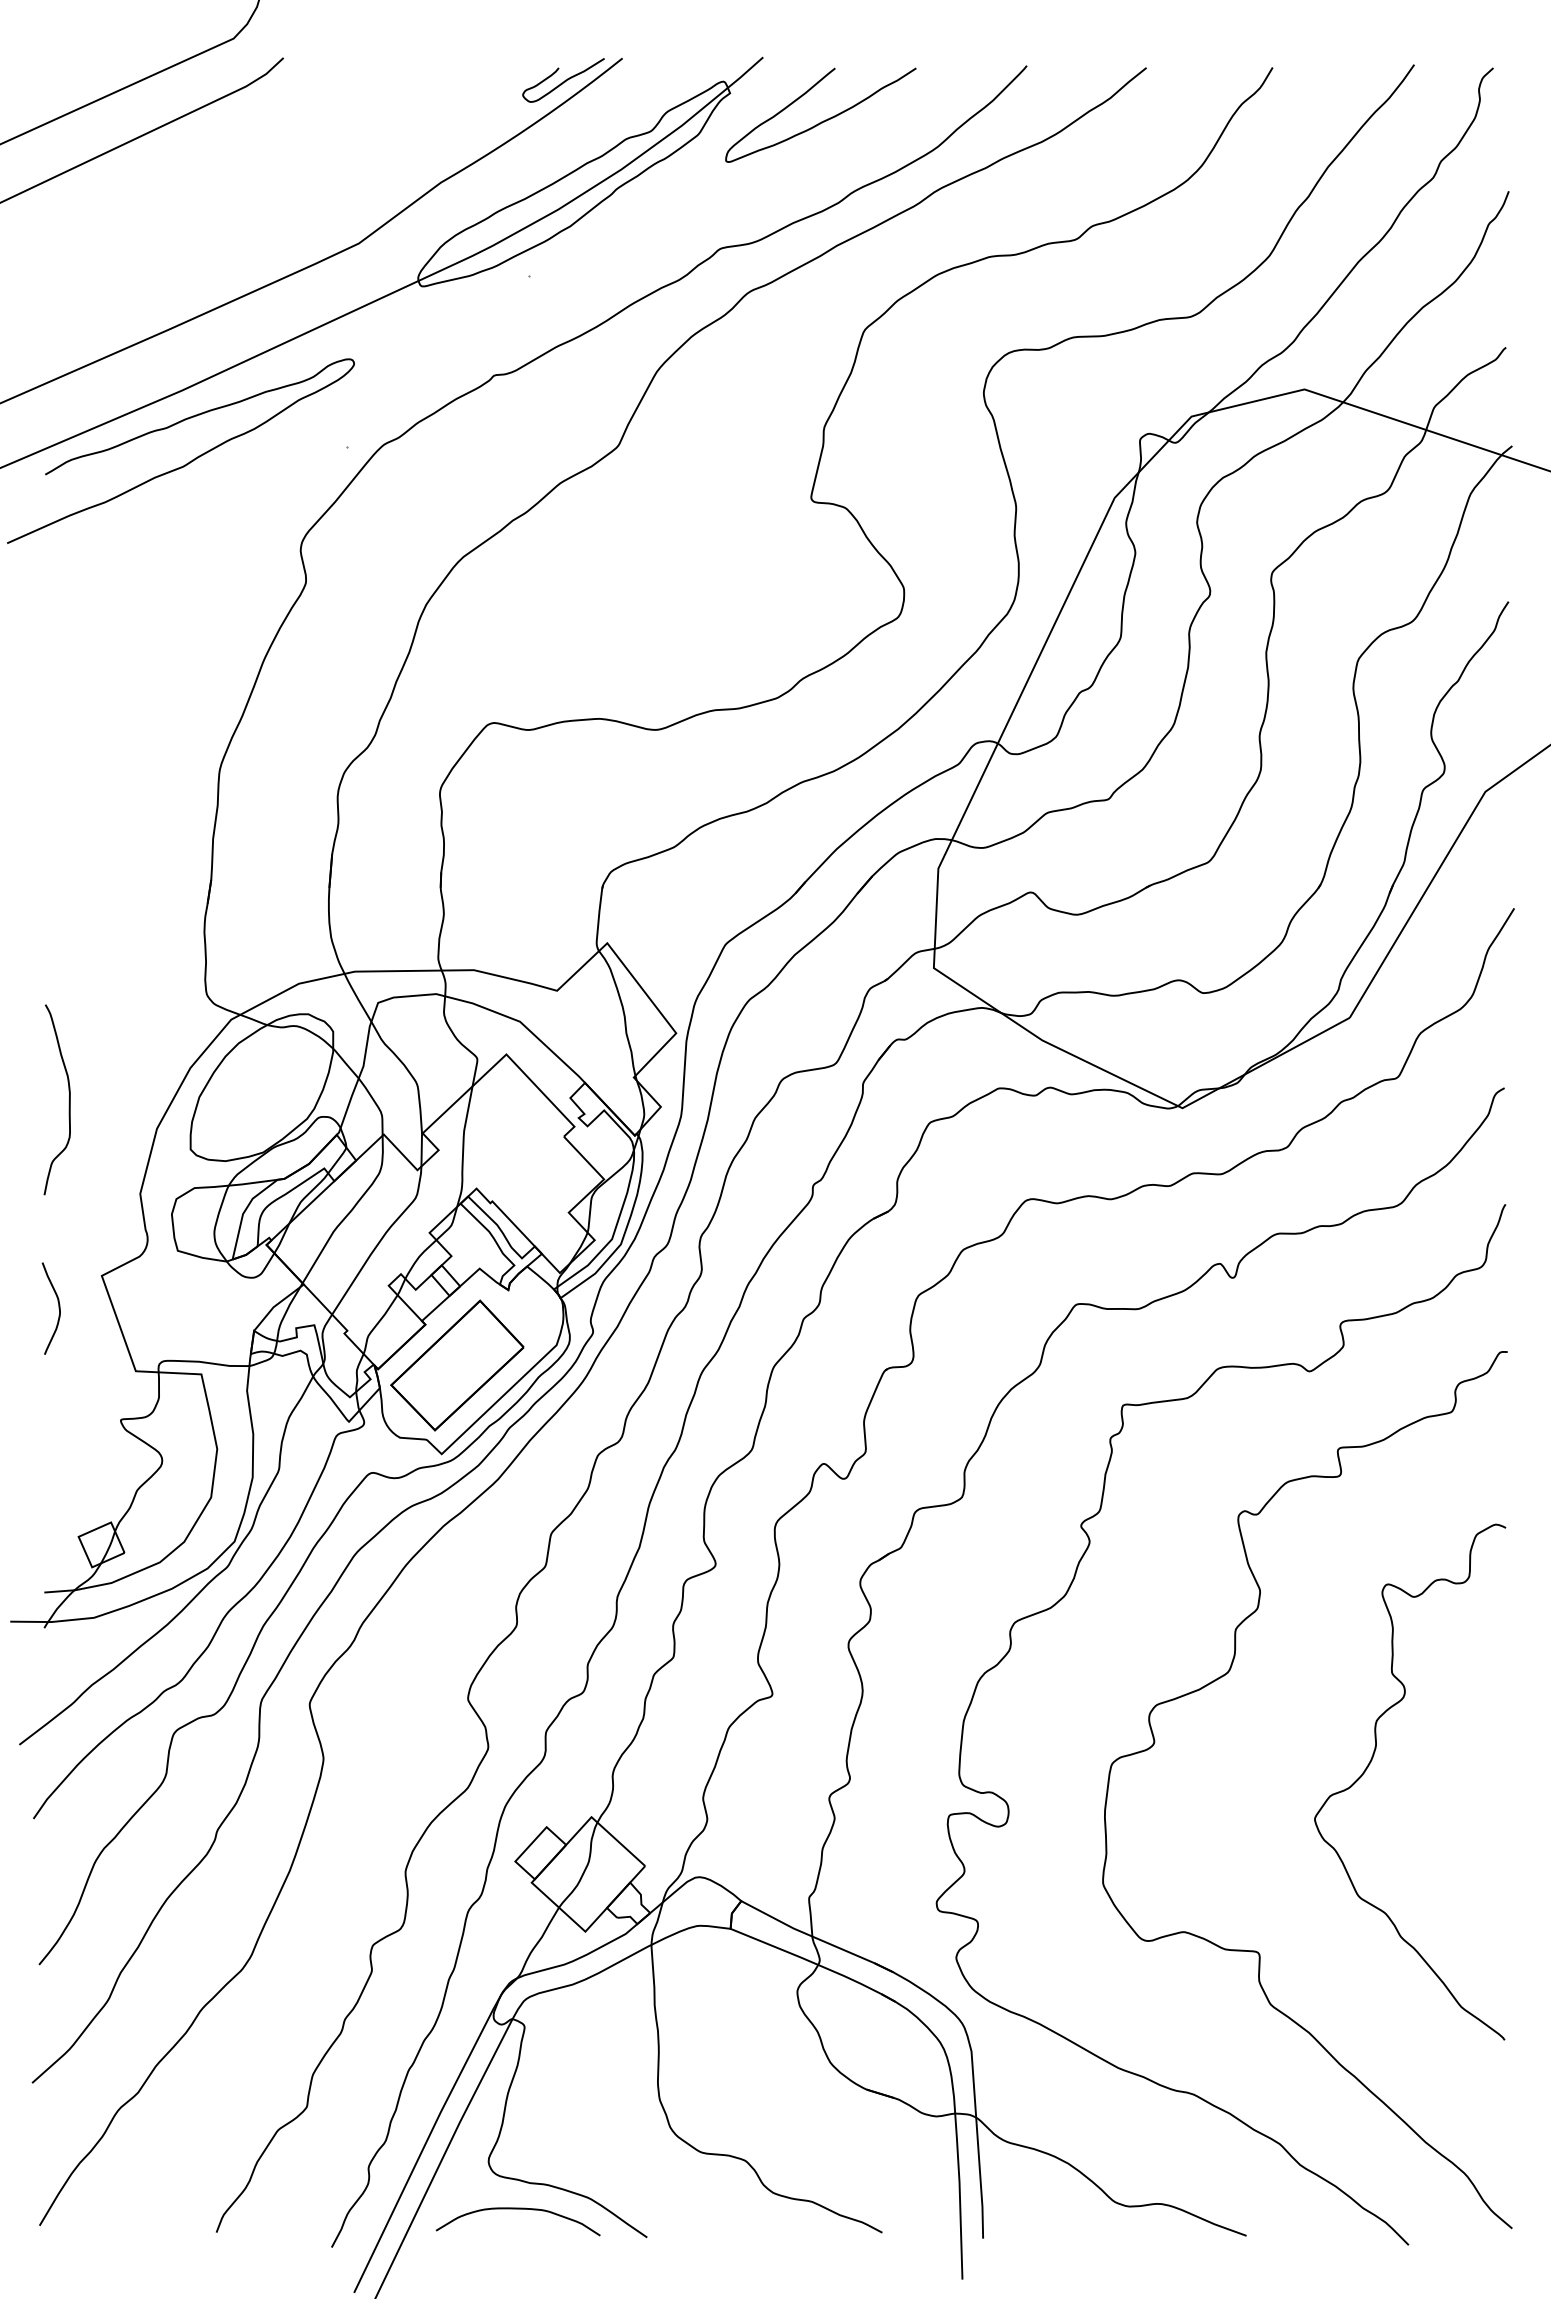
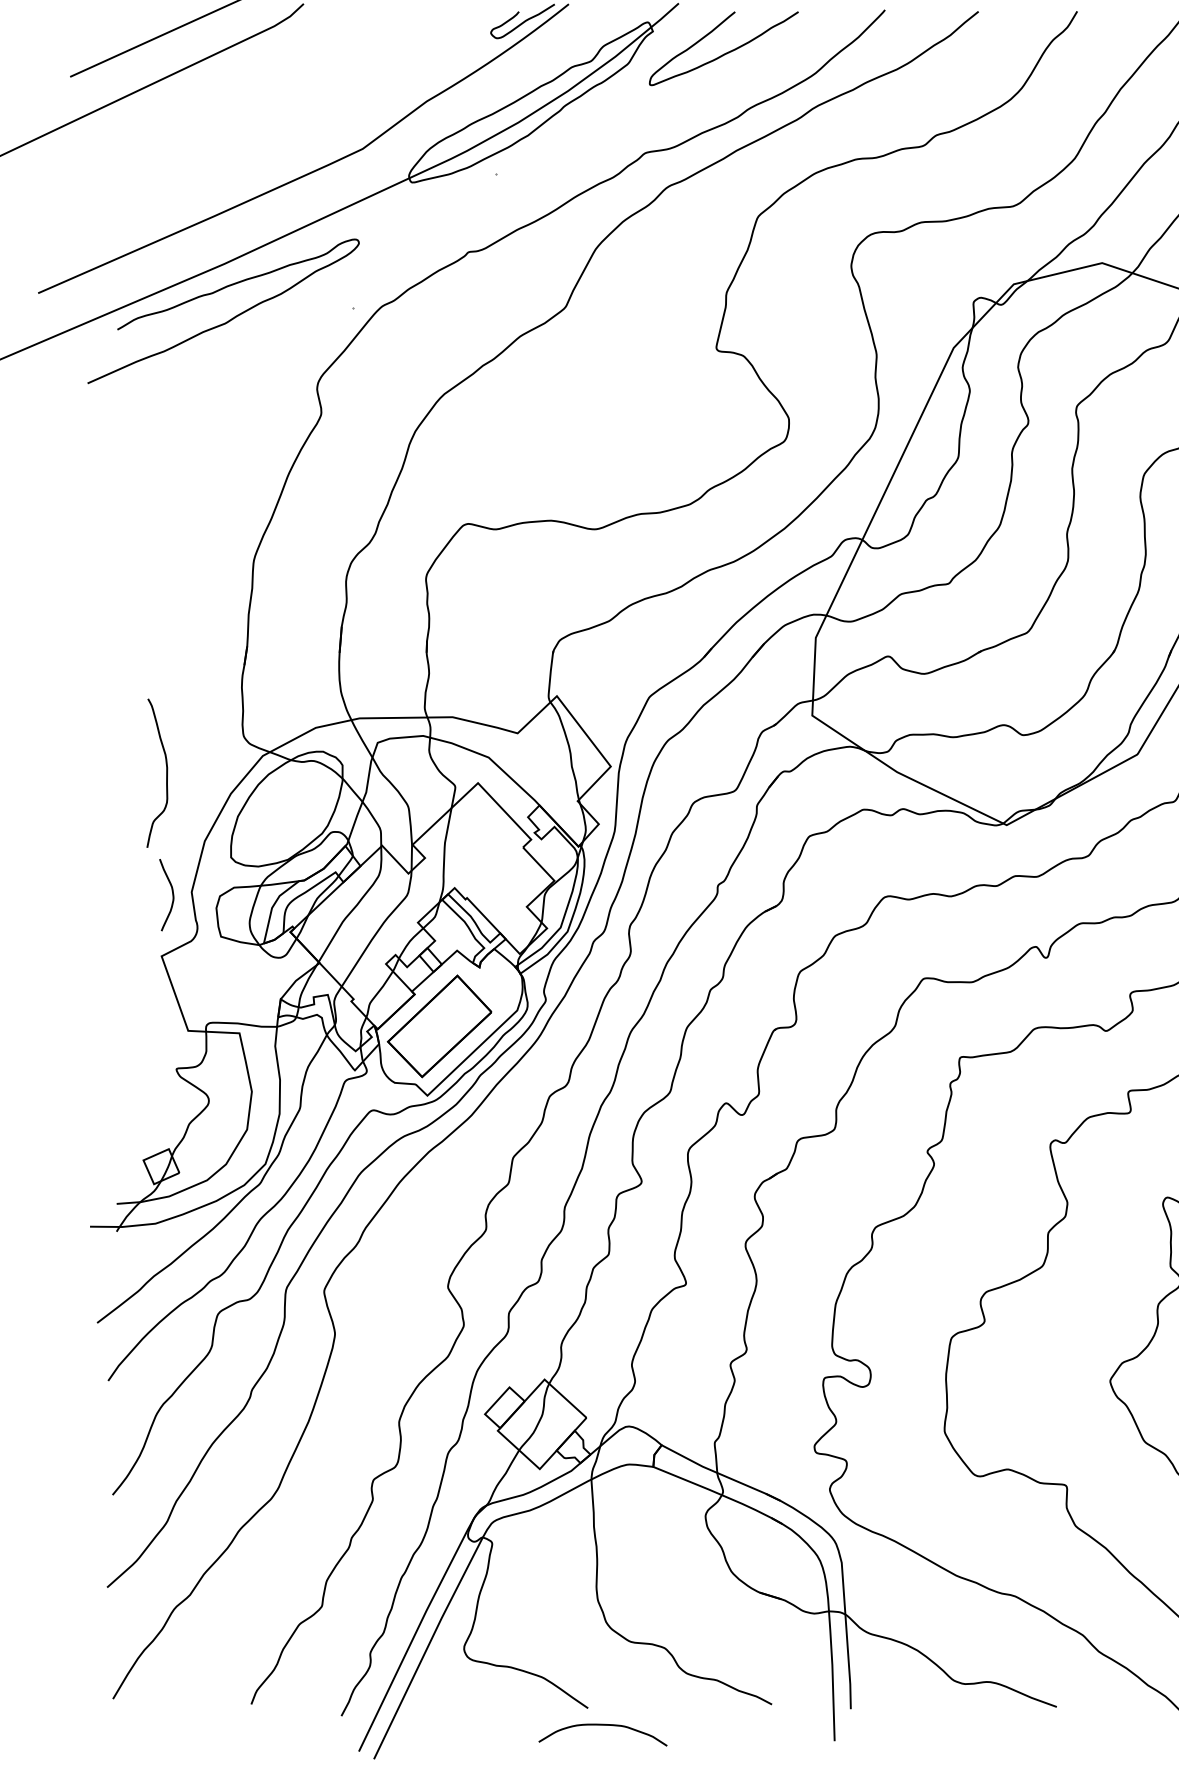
curve: (68, 1101) -> (166, 774), moved
curve: (58, 1308) -> (172, 895), moved
curve: (518, 2209) -> (603, 1725), moved

